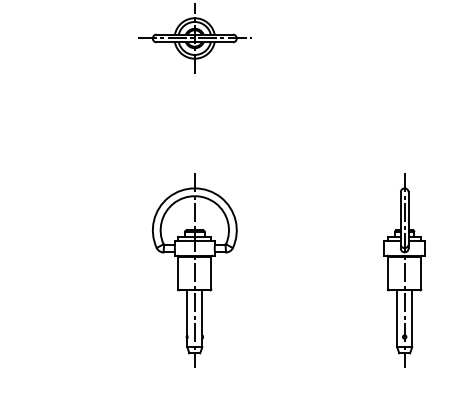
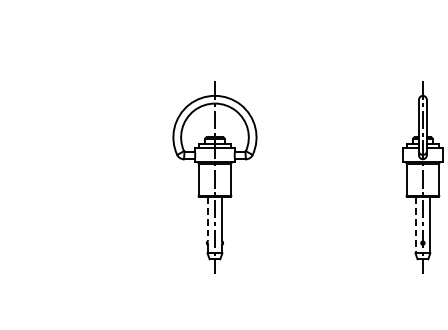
line: (187, 313) -> (207, 219), solid -> dashed
line: (397, 319) -> (415, 225), solid -> dashed

